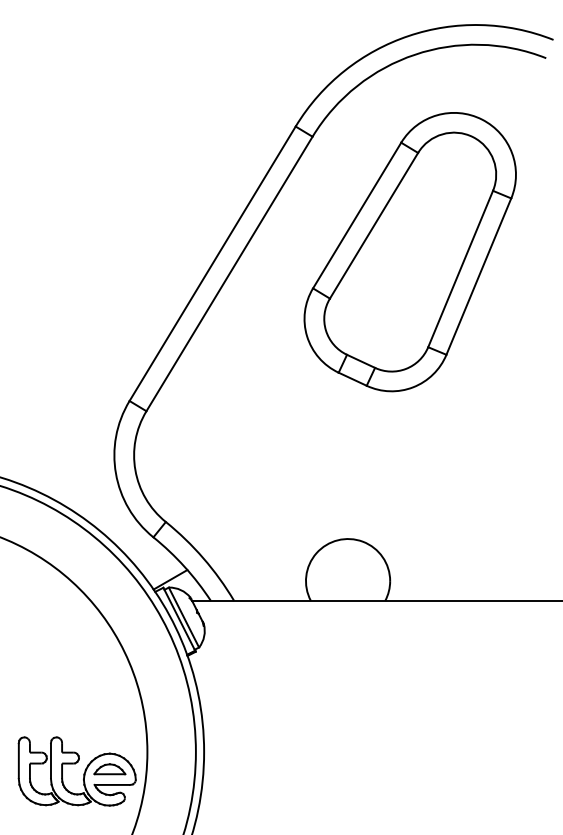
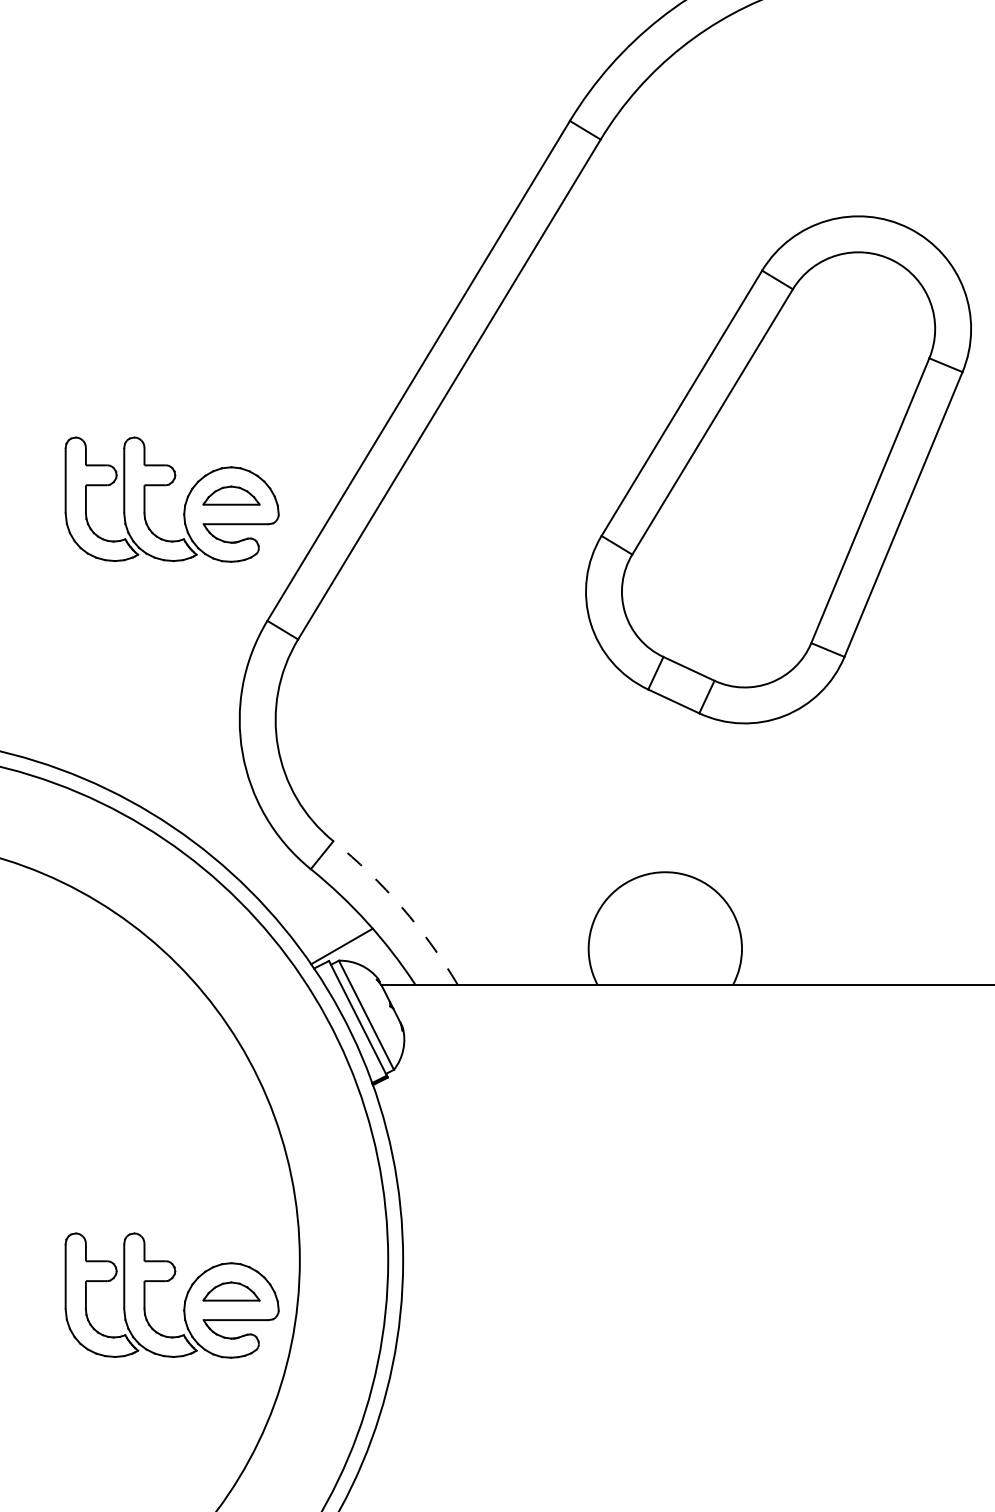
part: (409, 252) -> (777, 470), moved
part: (75, 327) -> (168, 486), added
arc: (203, 558) -> (402, 907), solid -> dashed

